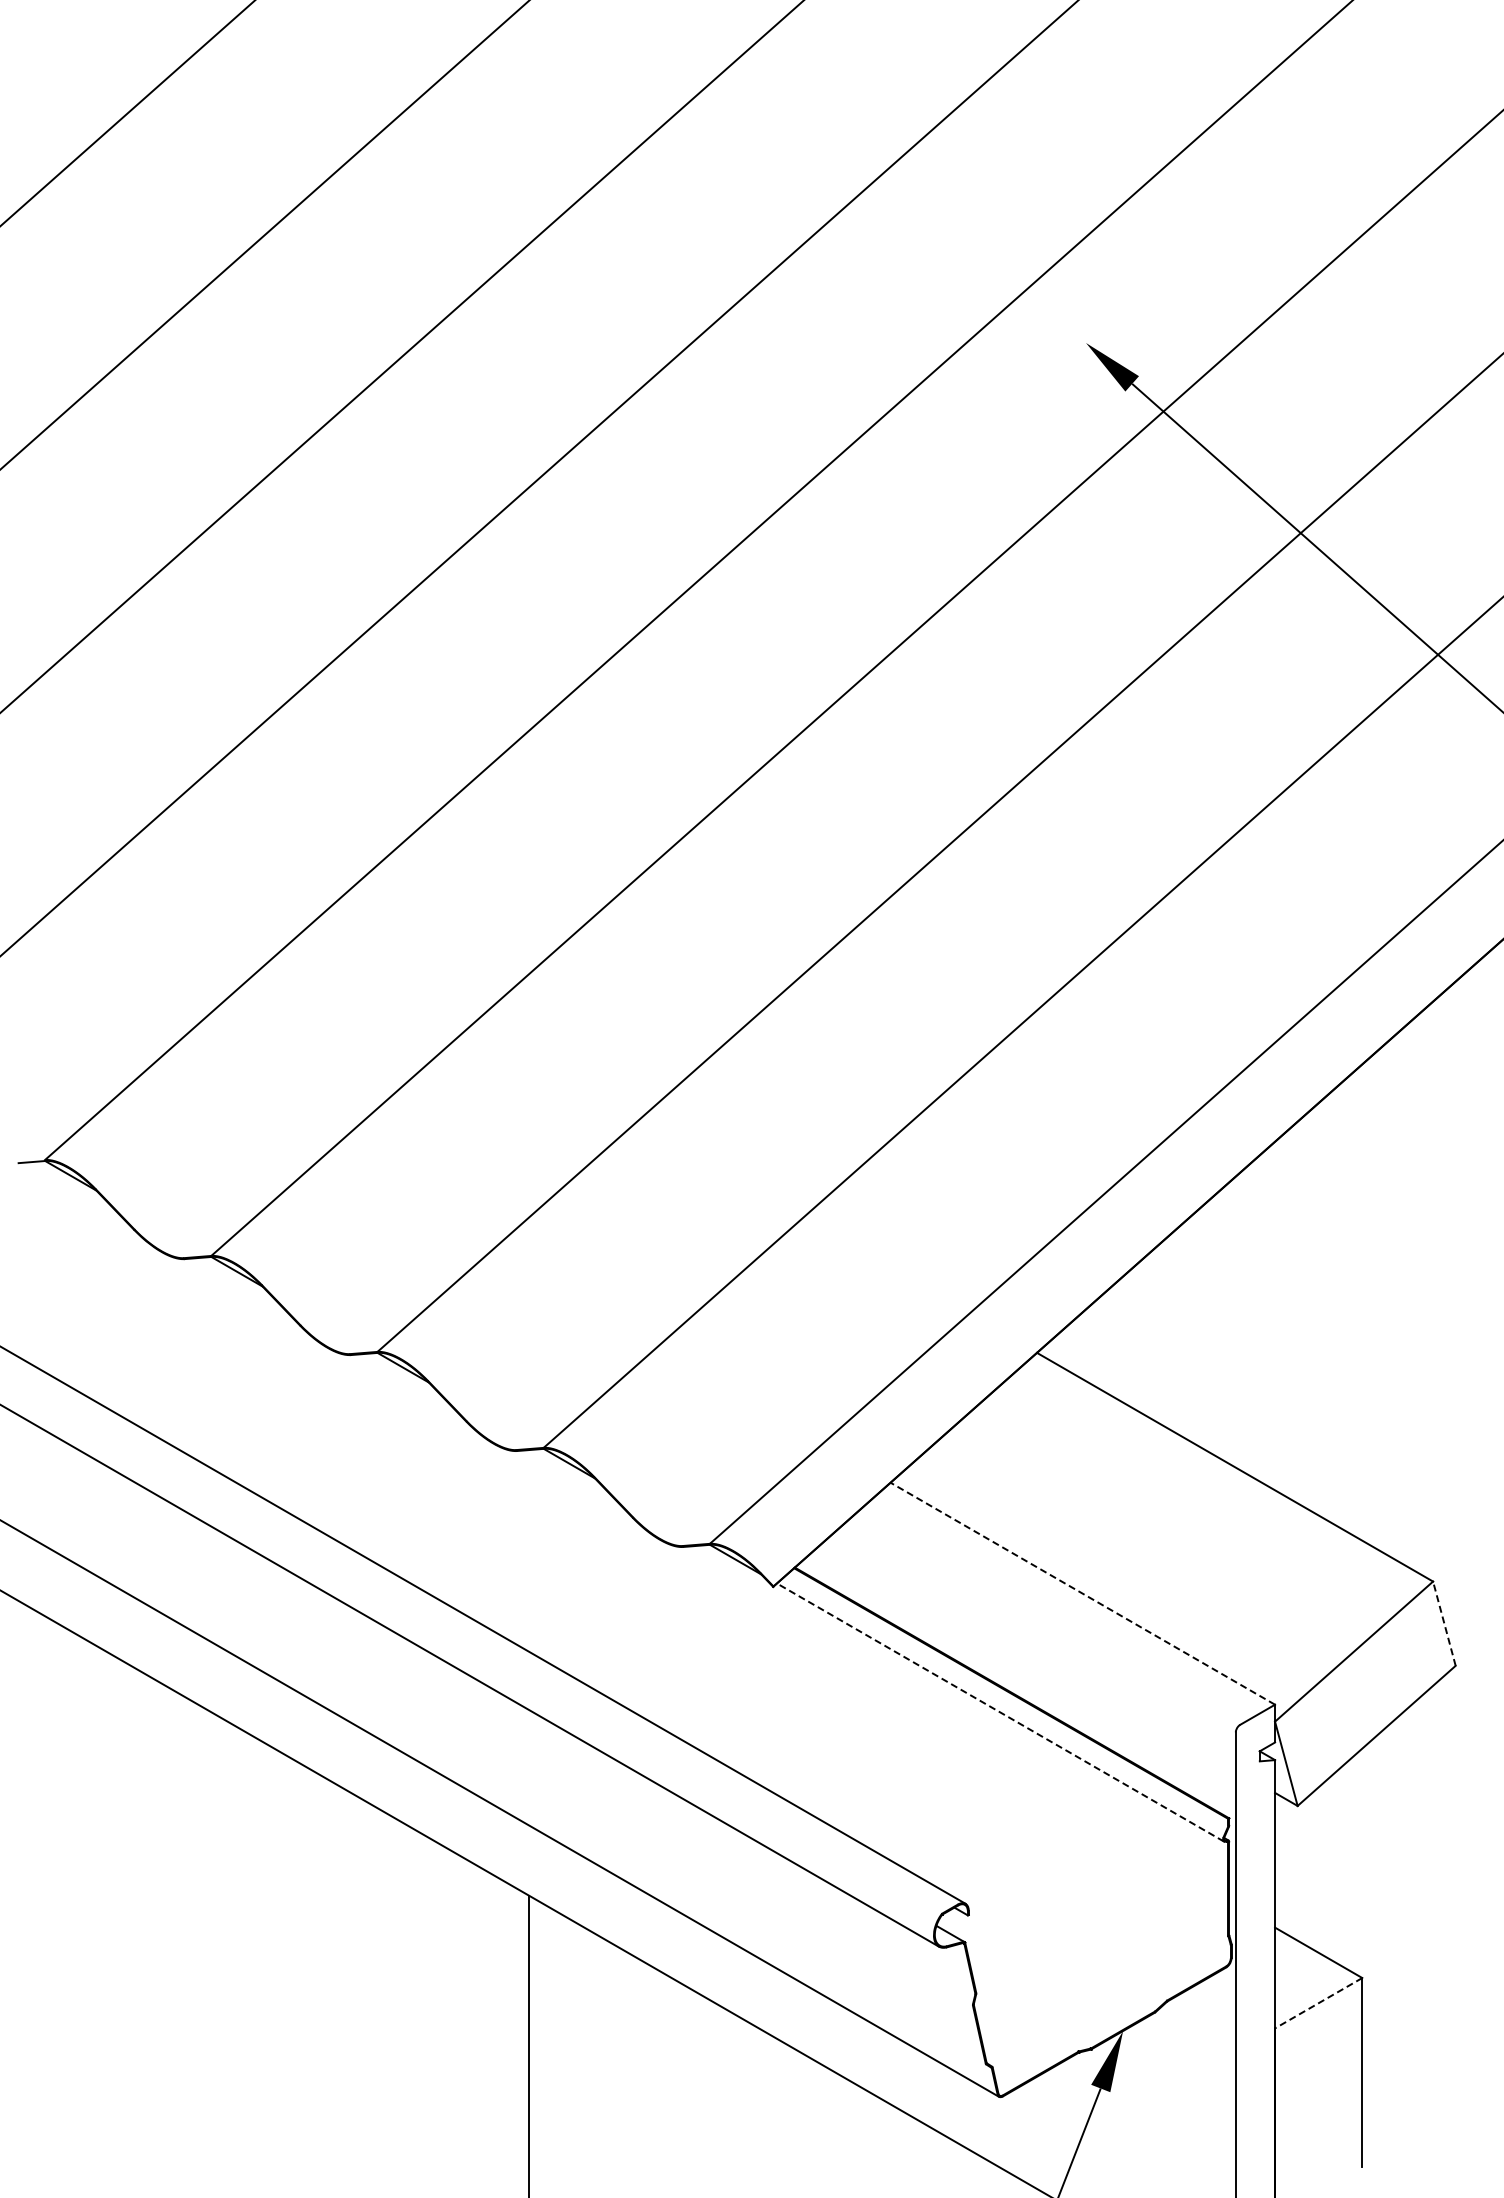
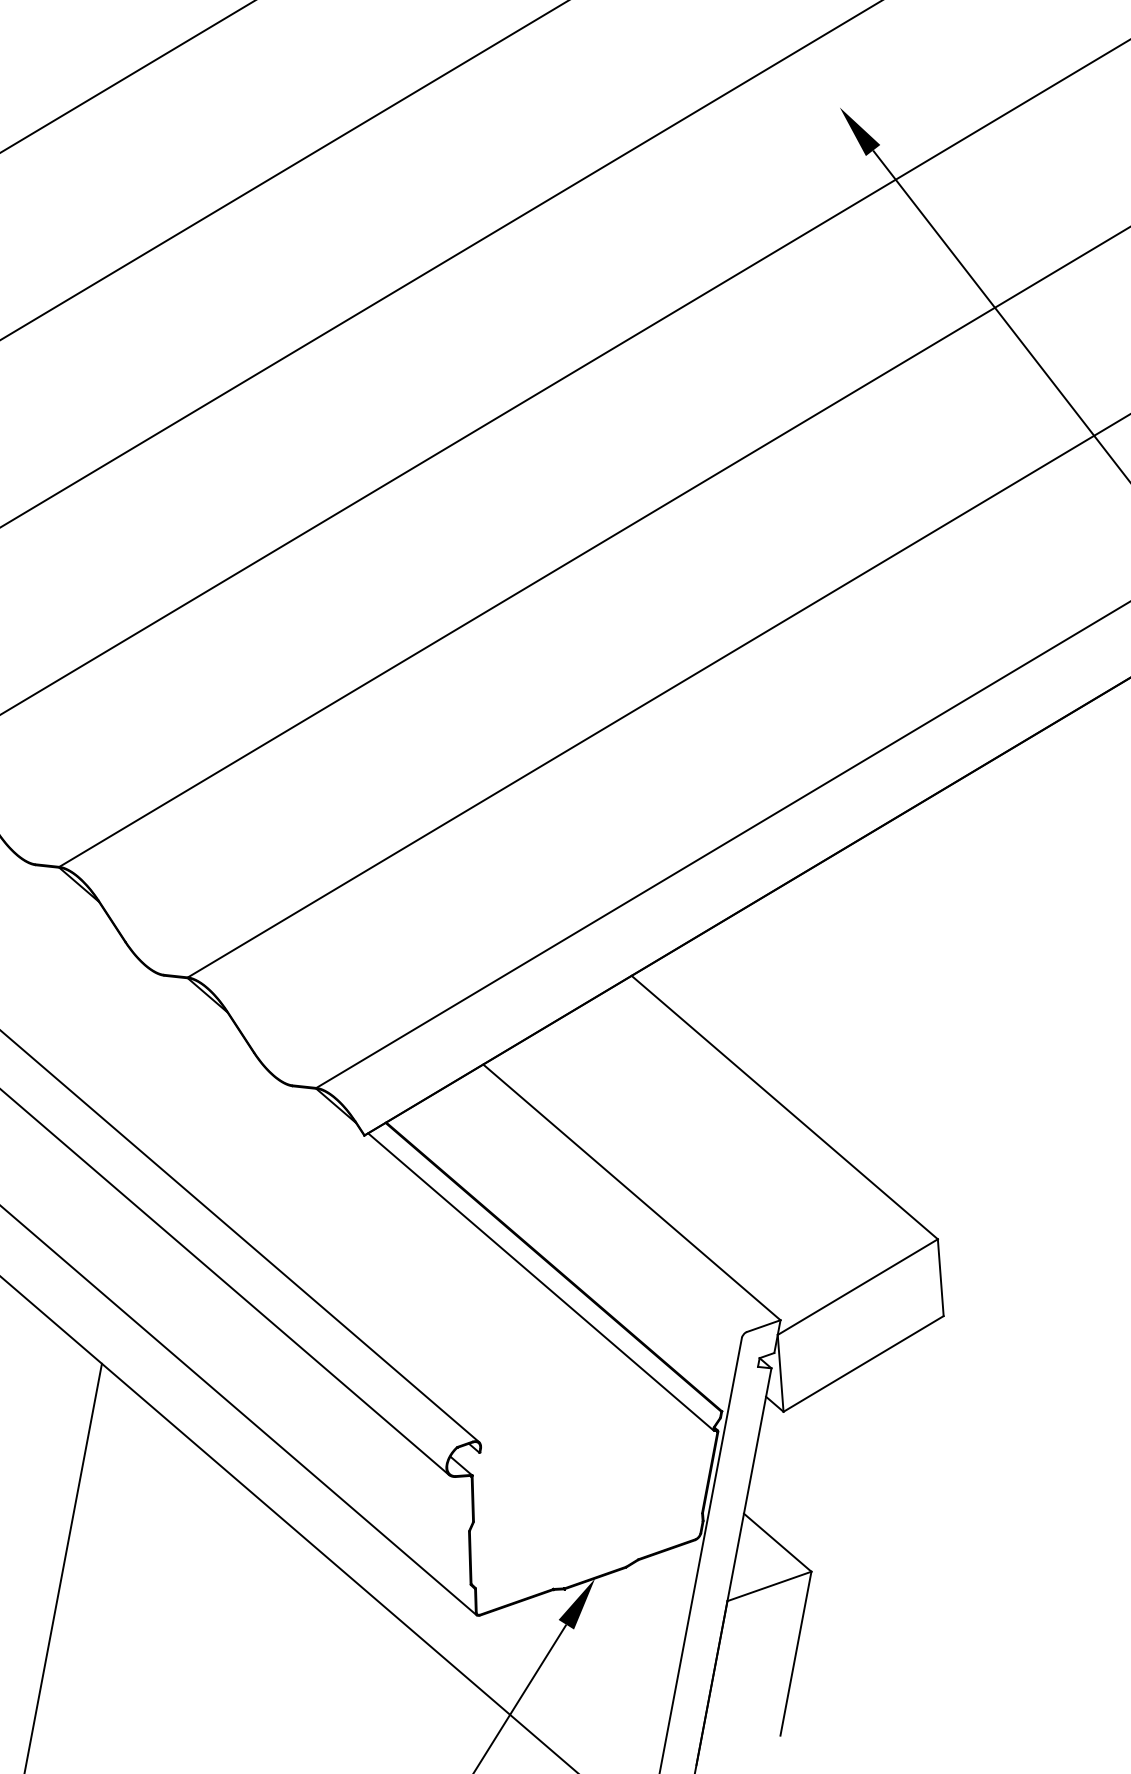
line: (1082, 1593) -> (631, 1192), dashed -> solid
line: (1444, 1623) -> (940, 1277), dashed -> solid
line: (1000, 1712) -> (540, 1281), dashed -> solid
line: (1318, 2003) -> (769, 1586), dashed -> solid

